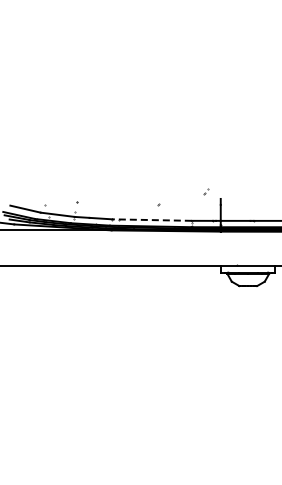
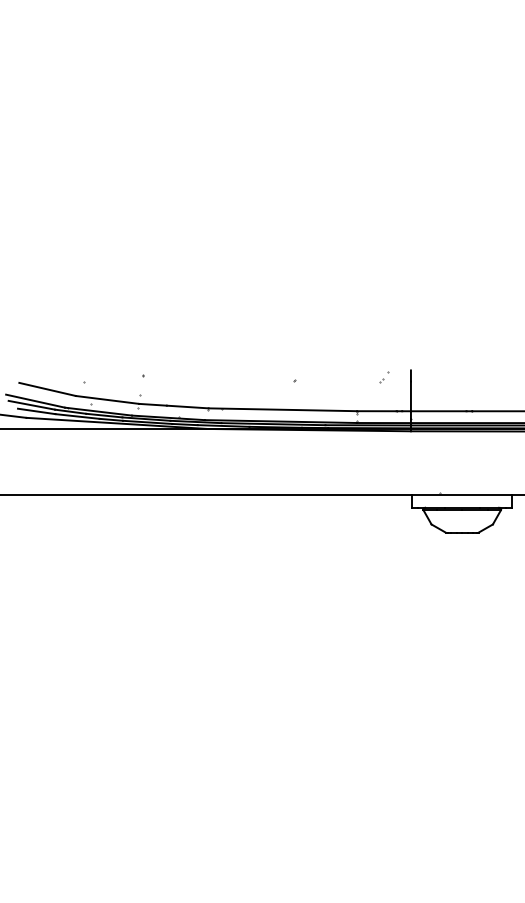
part: (206, 191) -> (384, 377), moved
line: (151, 220) -> (282, 410), dashed -> solid

